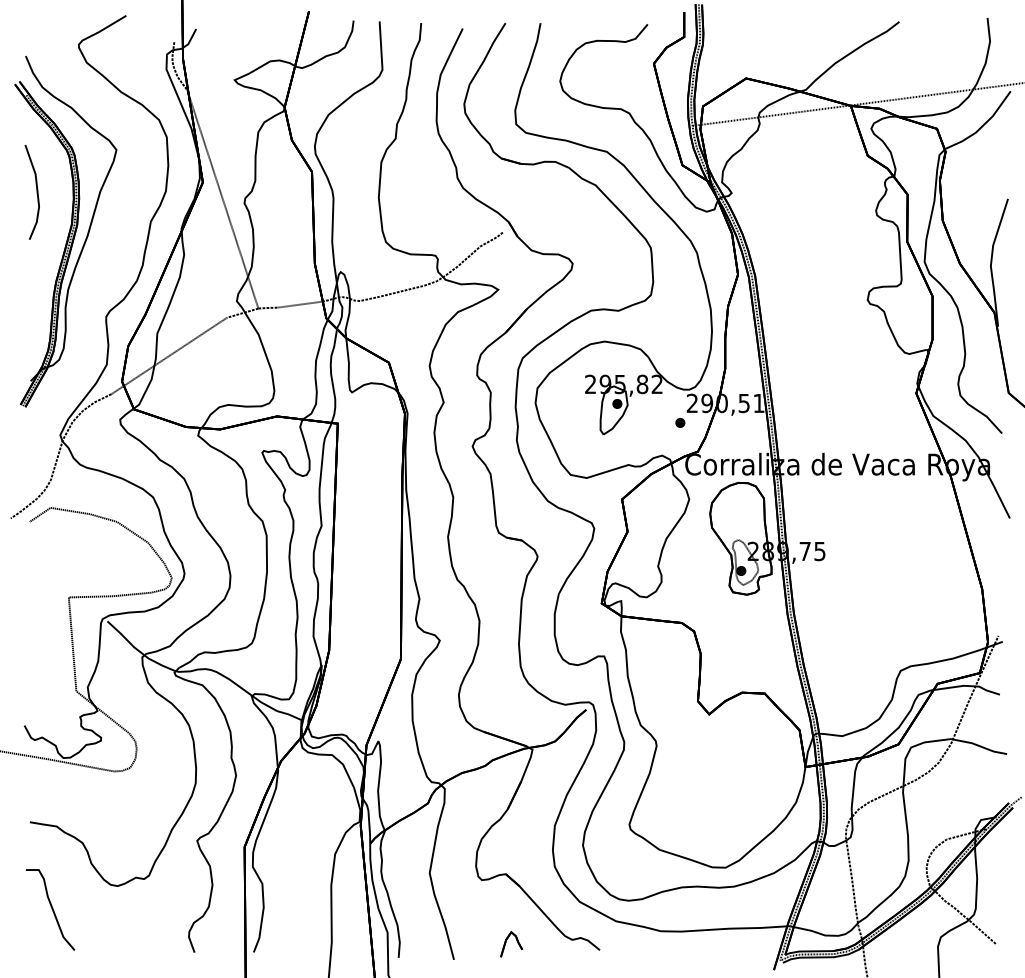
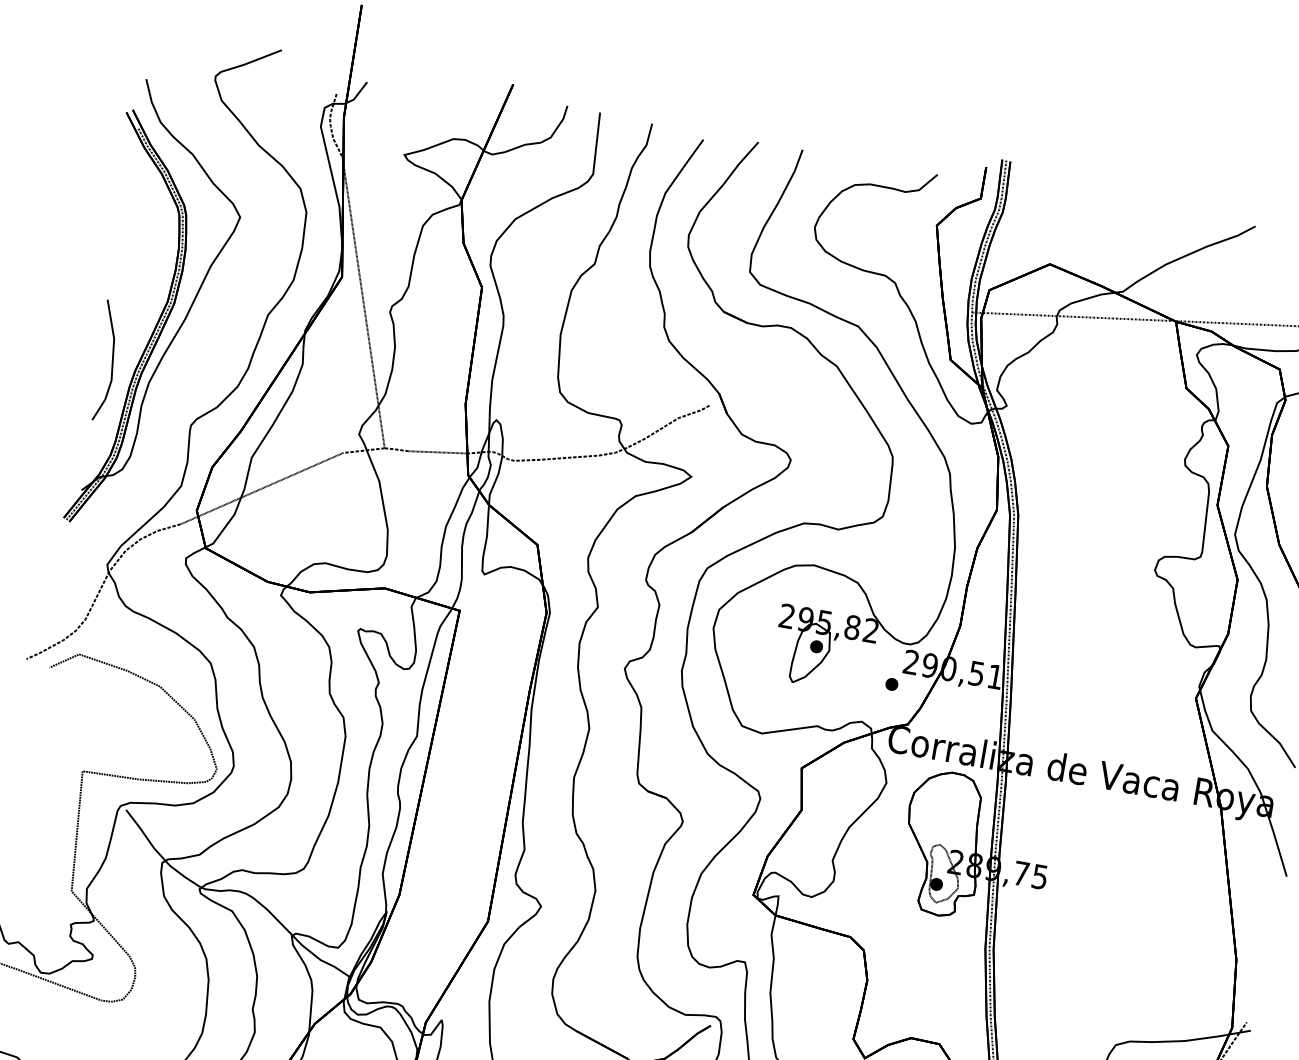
part: (31, 192) -> (105, 360), moved

